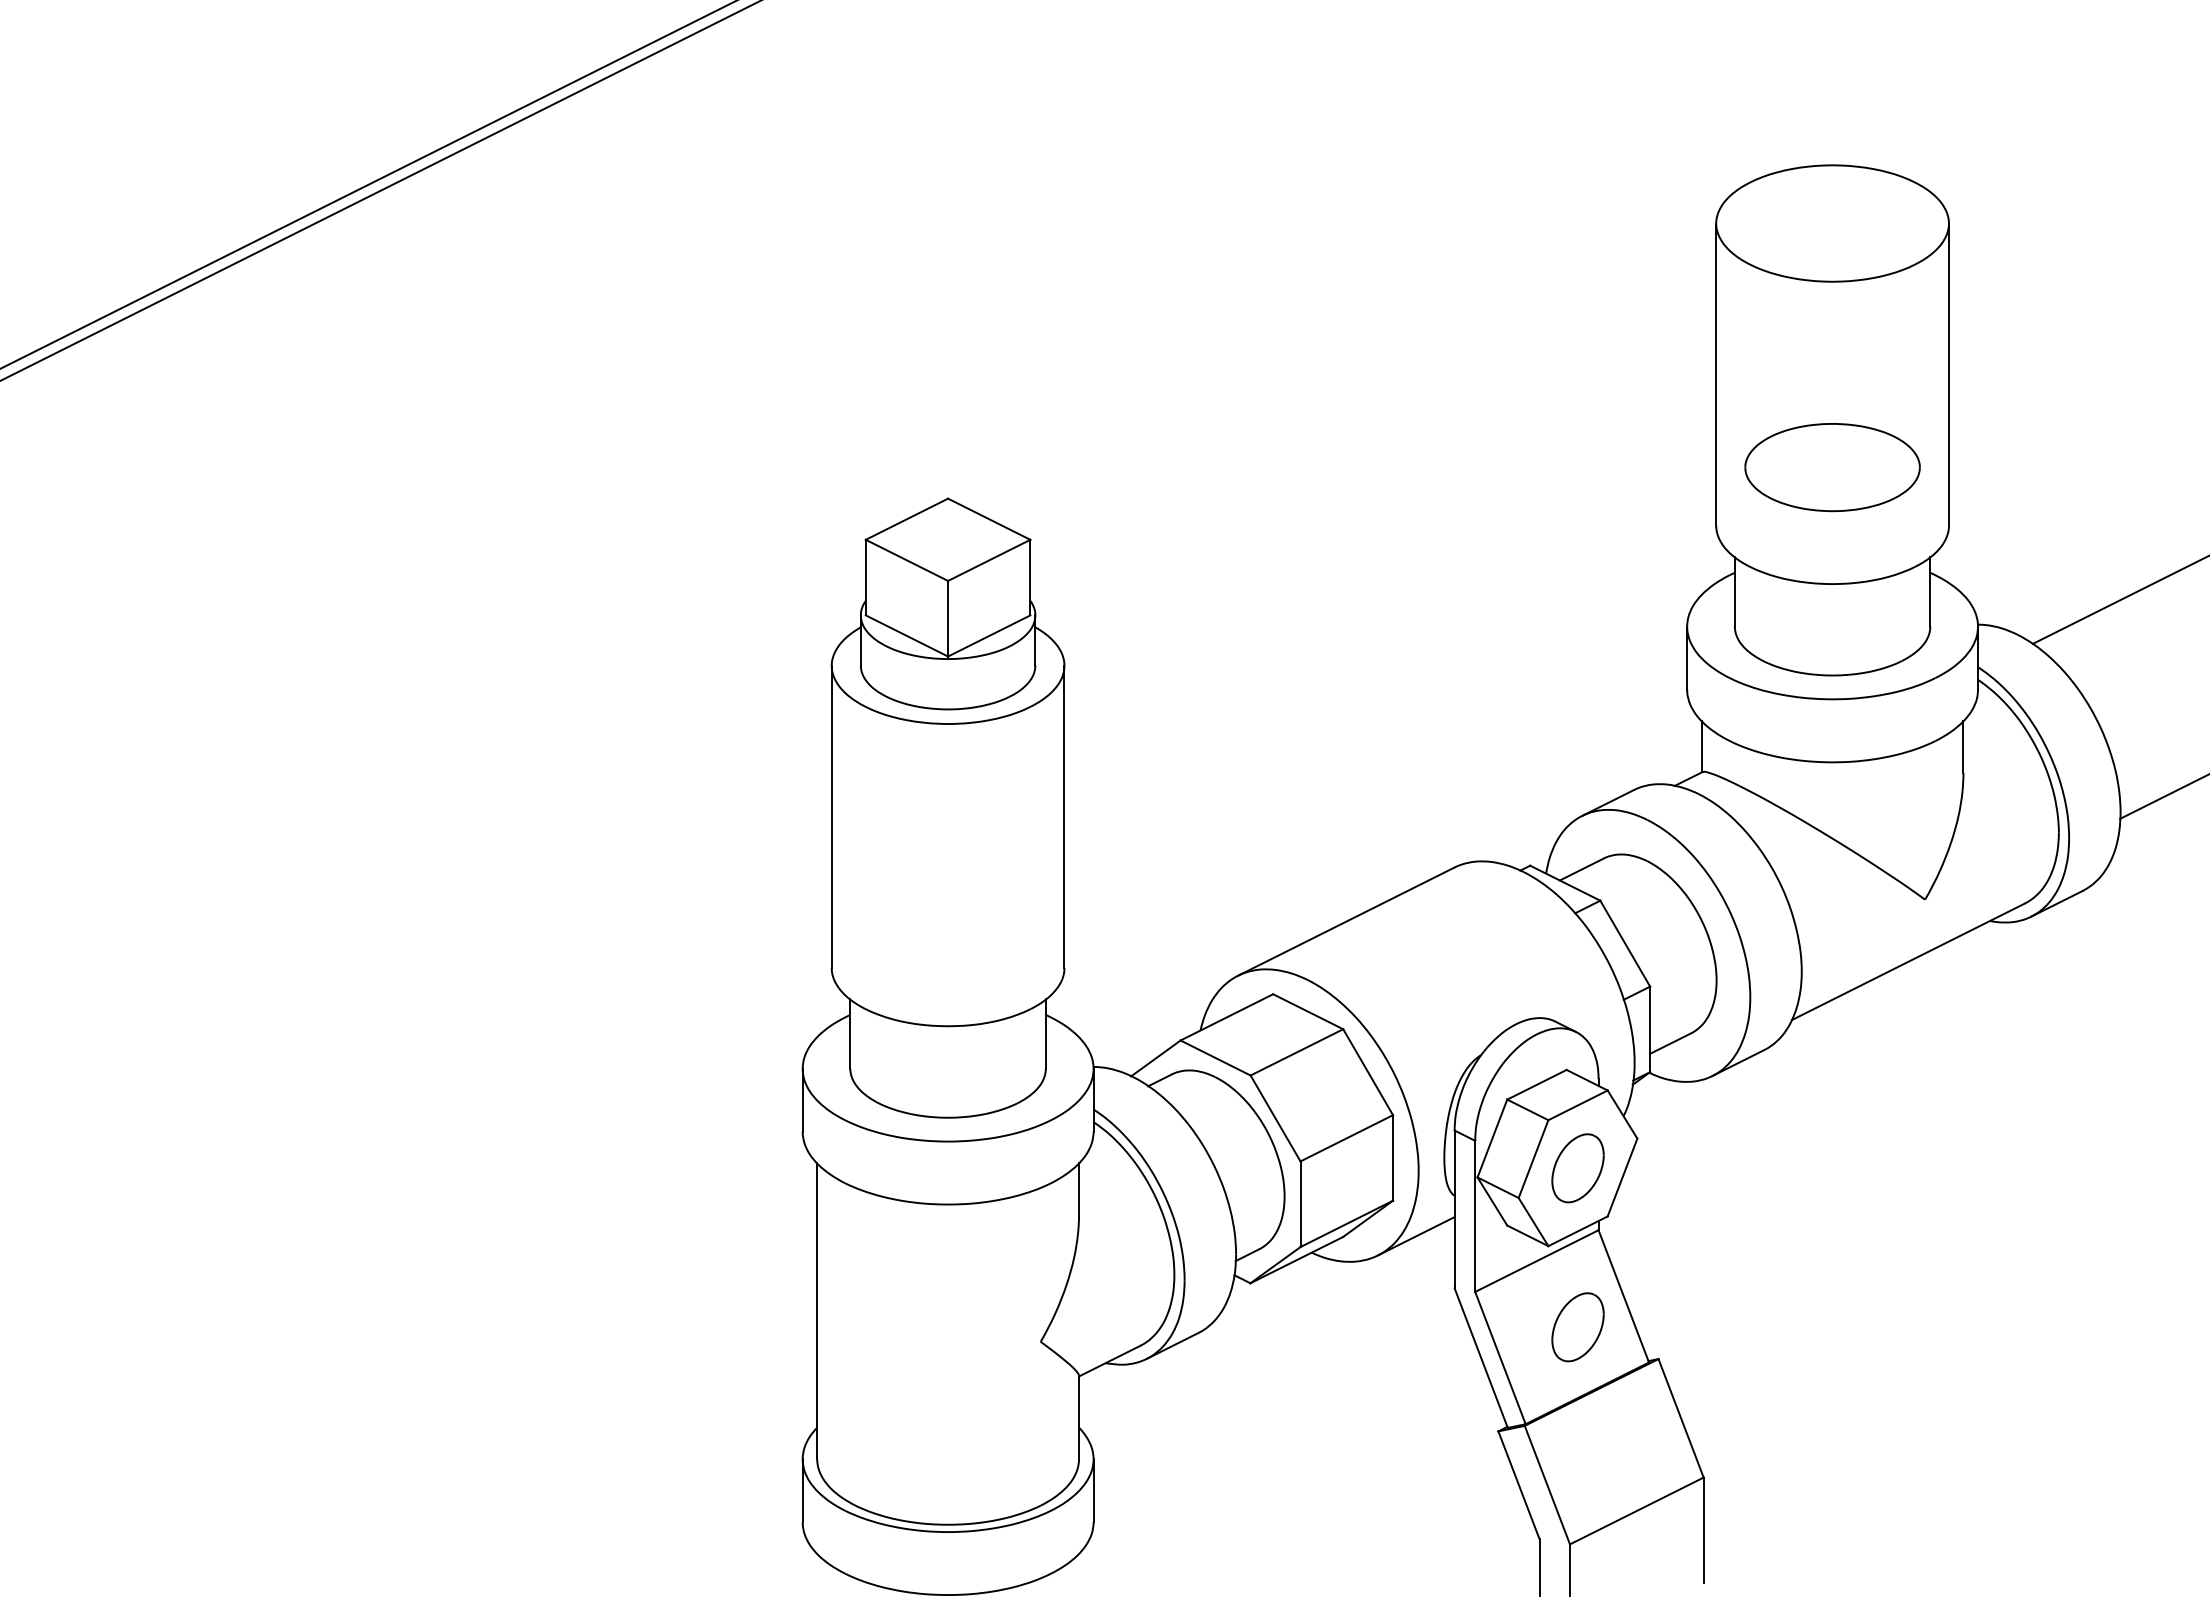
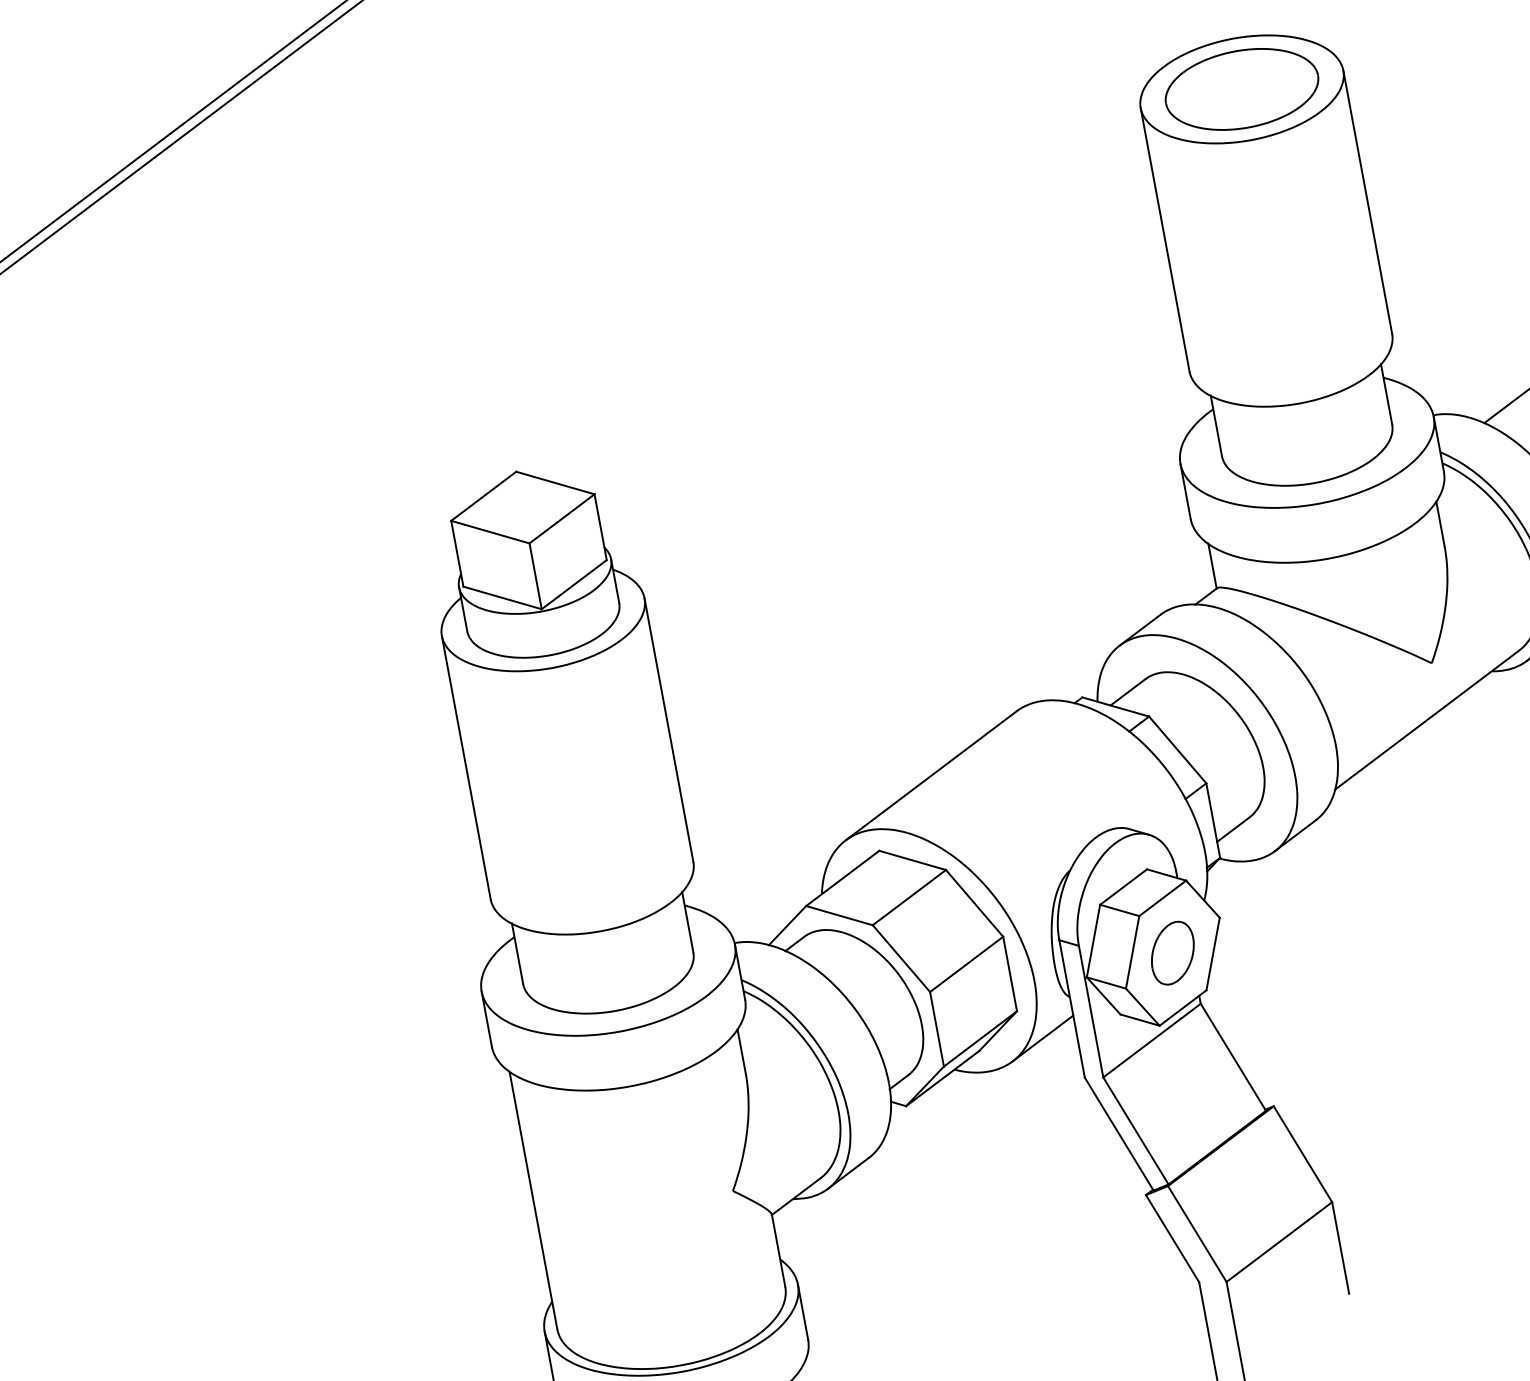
part: (1832, 467) -> (1241, 89), moved
part: (1577, 1327) -> (1198, 1091), removed

